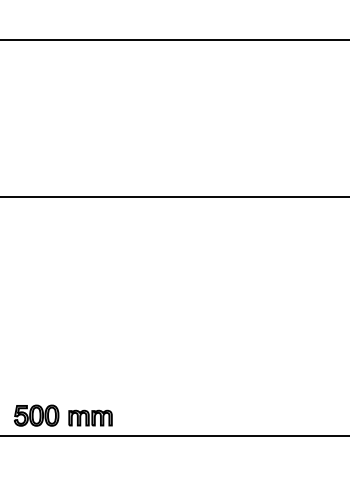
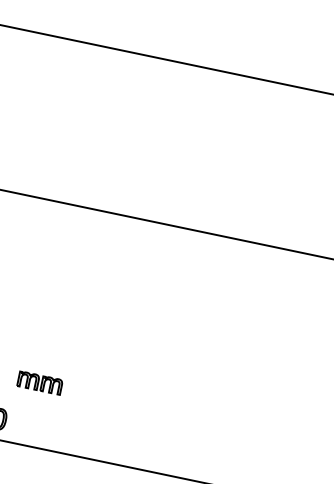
part: (90, 417) -> (40, 382), moved

